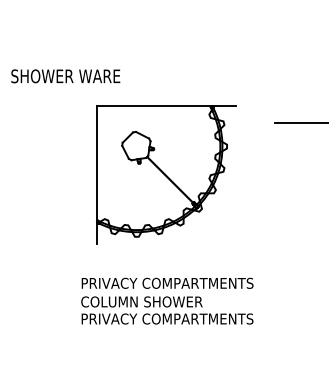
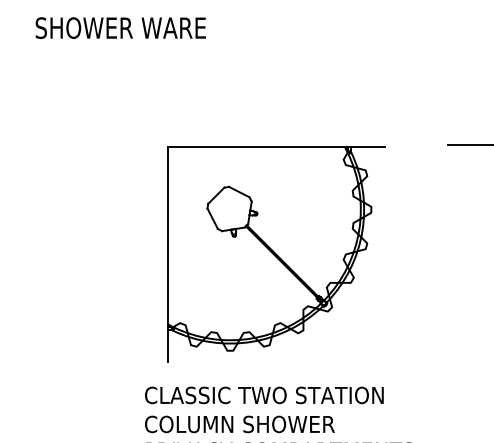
text: (65, 76) -> (120, 28), moved
part: (166, 174) -> (276, 253), moved
text: (167, 282) -> (279, 394), PRIVACY COMPARTMENTS -> CLASSIC TWO STATION

